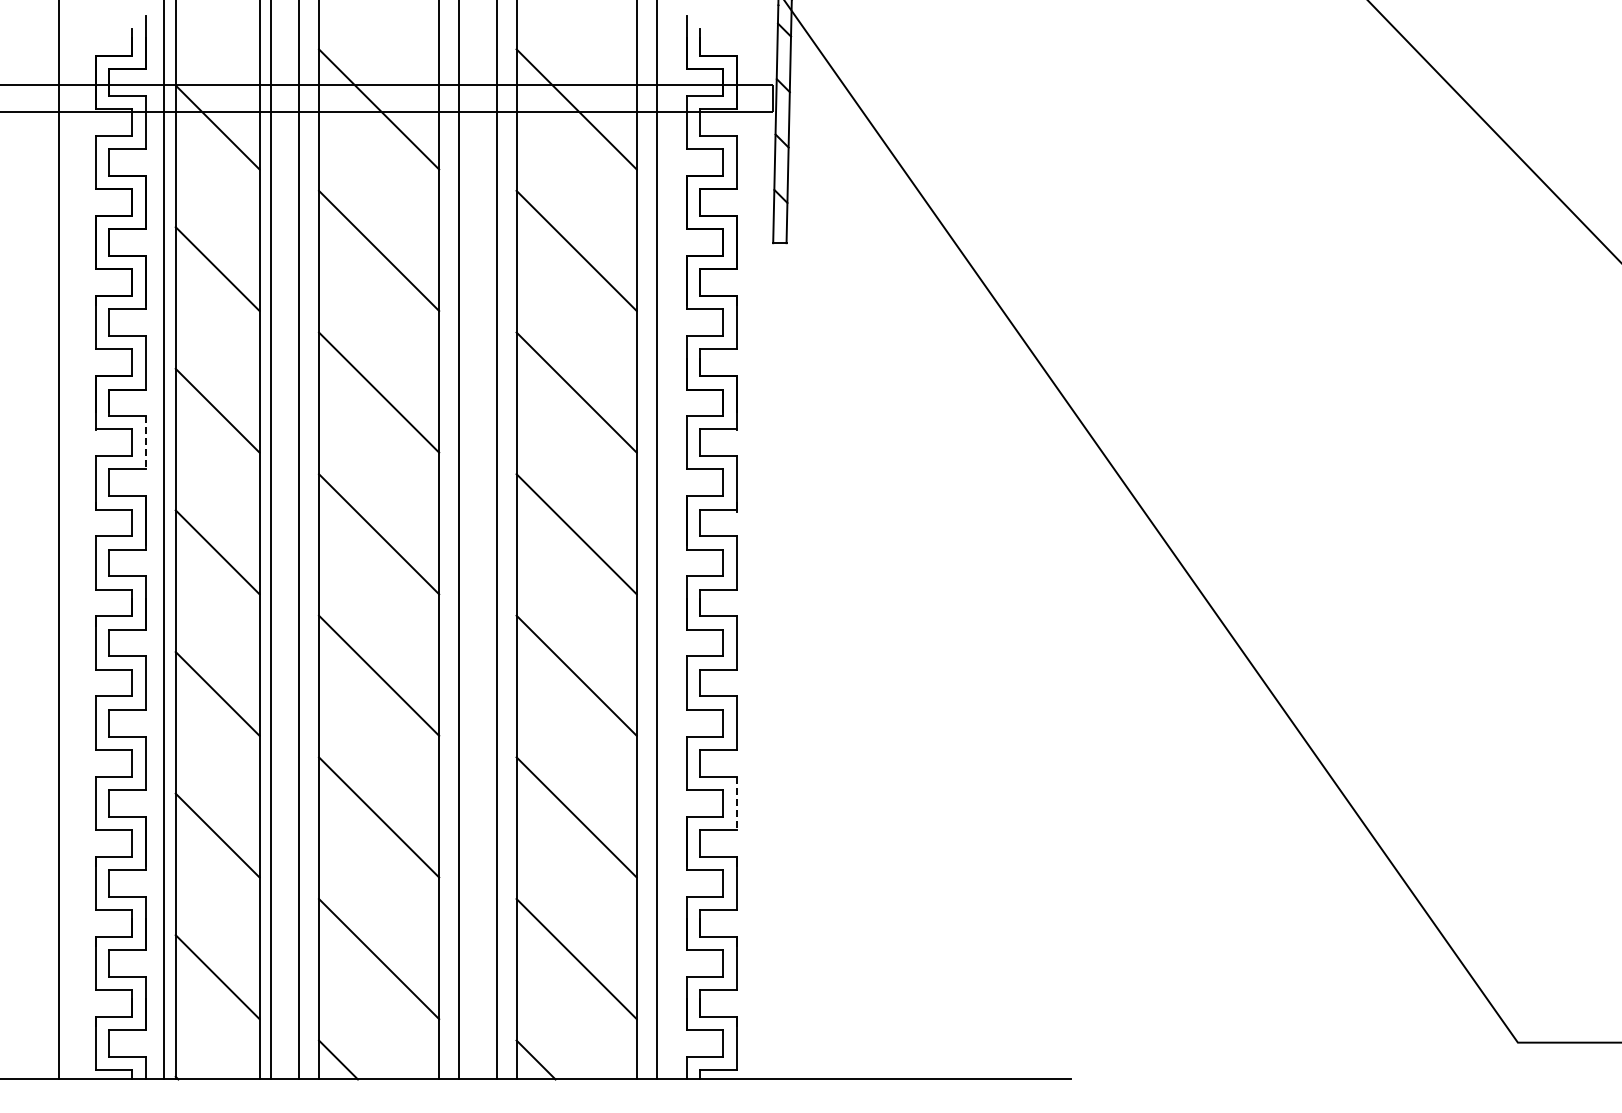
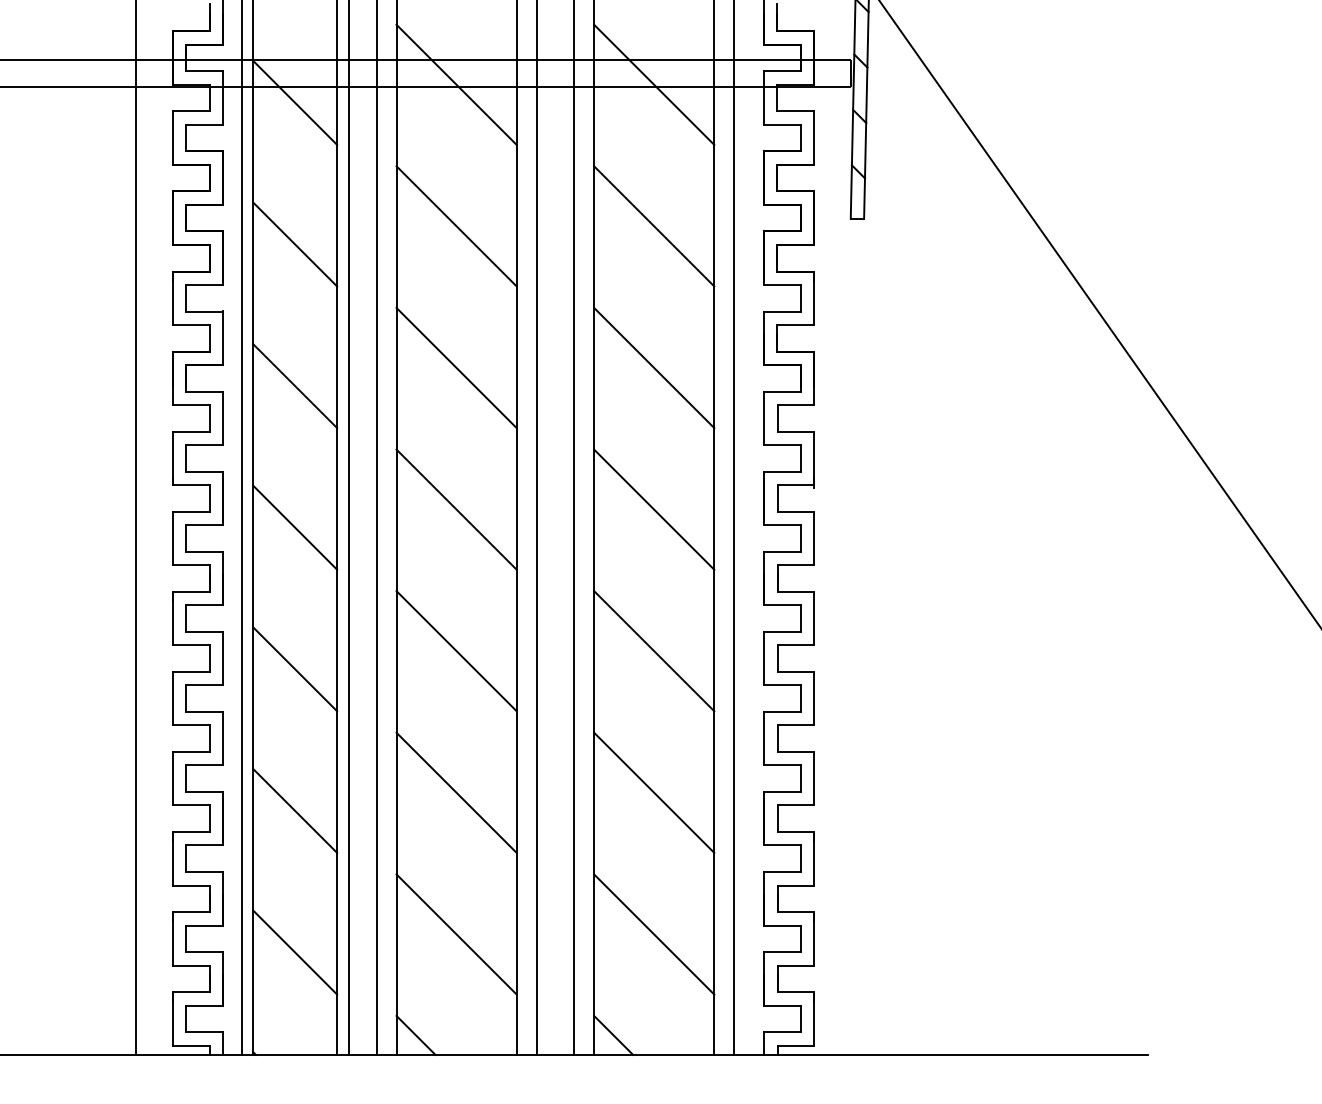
line: (145, 442) -> (223, 417), dashed -> solid
line: (736, 803) -> (814, 778), dashed -> solid

